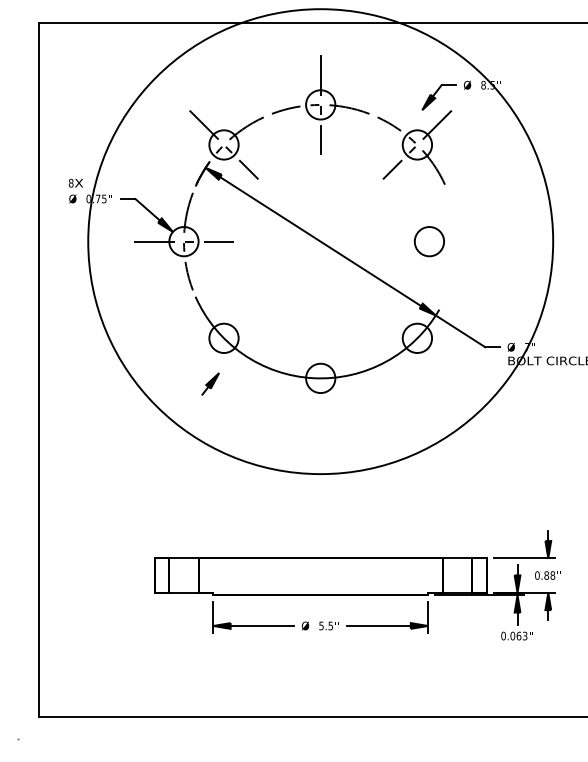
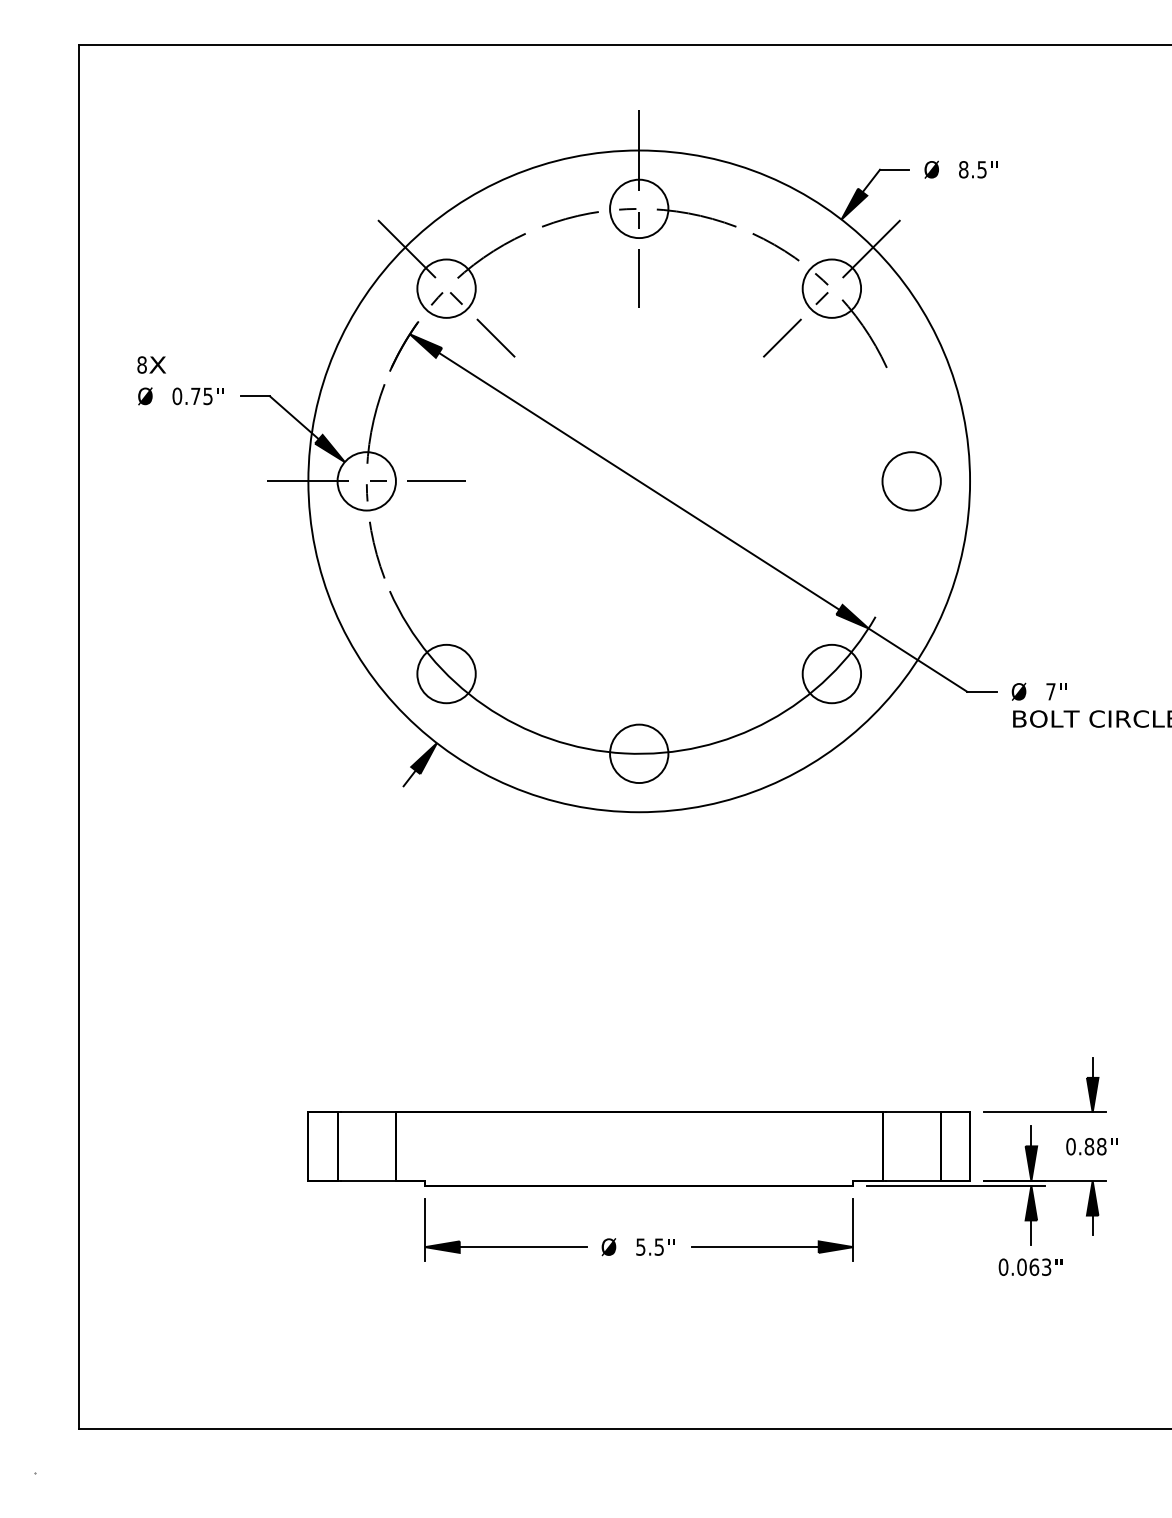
circle: (320, 241) -> (638, 481), size x0.71
circle: (428, 241) -> (909, 481), moved

